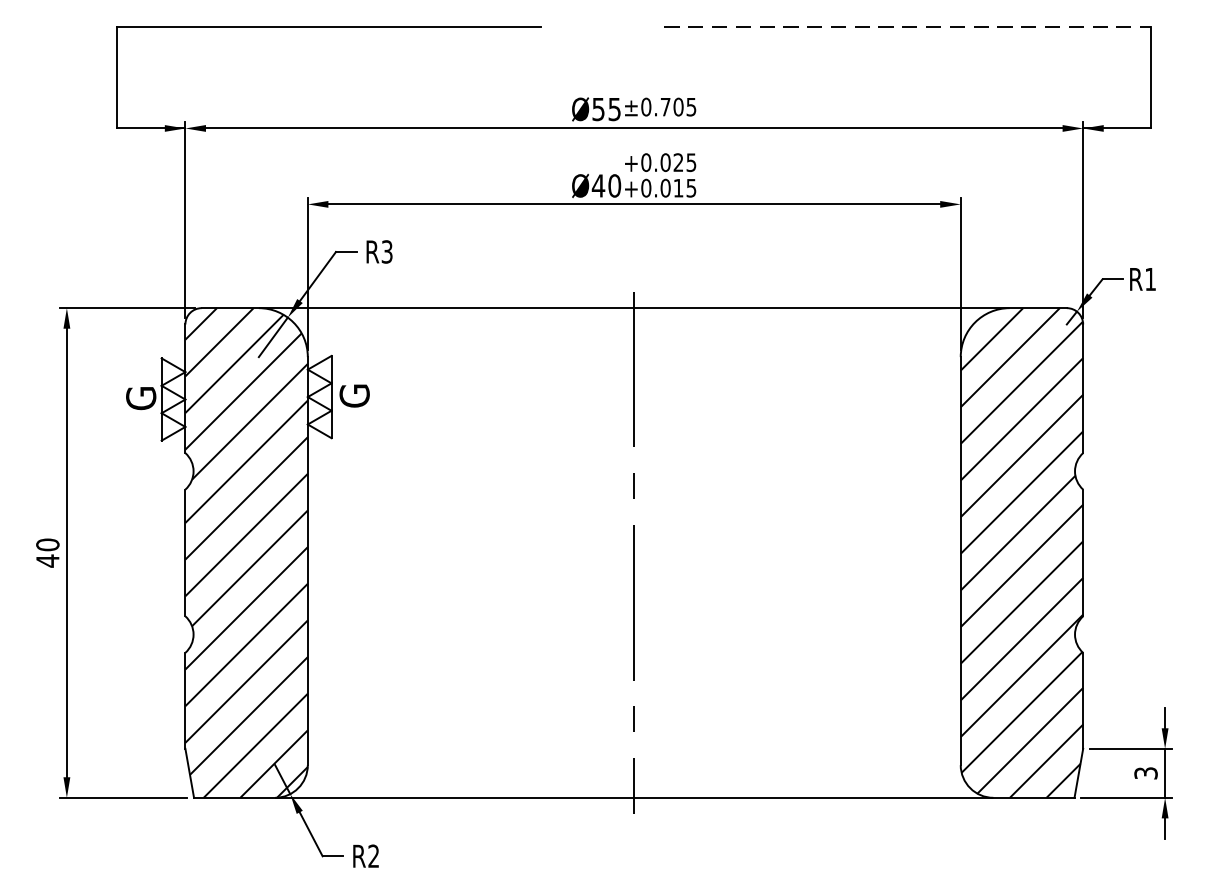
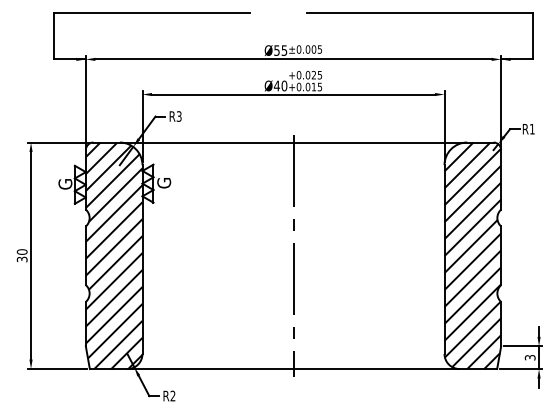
line: (908, 27) -> (420, 12), dashed -> solid
text: (664, 107) -> (307, 49), ±0.705 -> ±0.005
text: (46, 560) -> (21, 259), 40 -> 30

